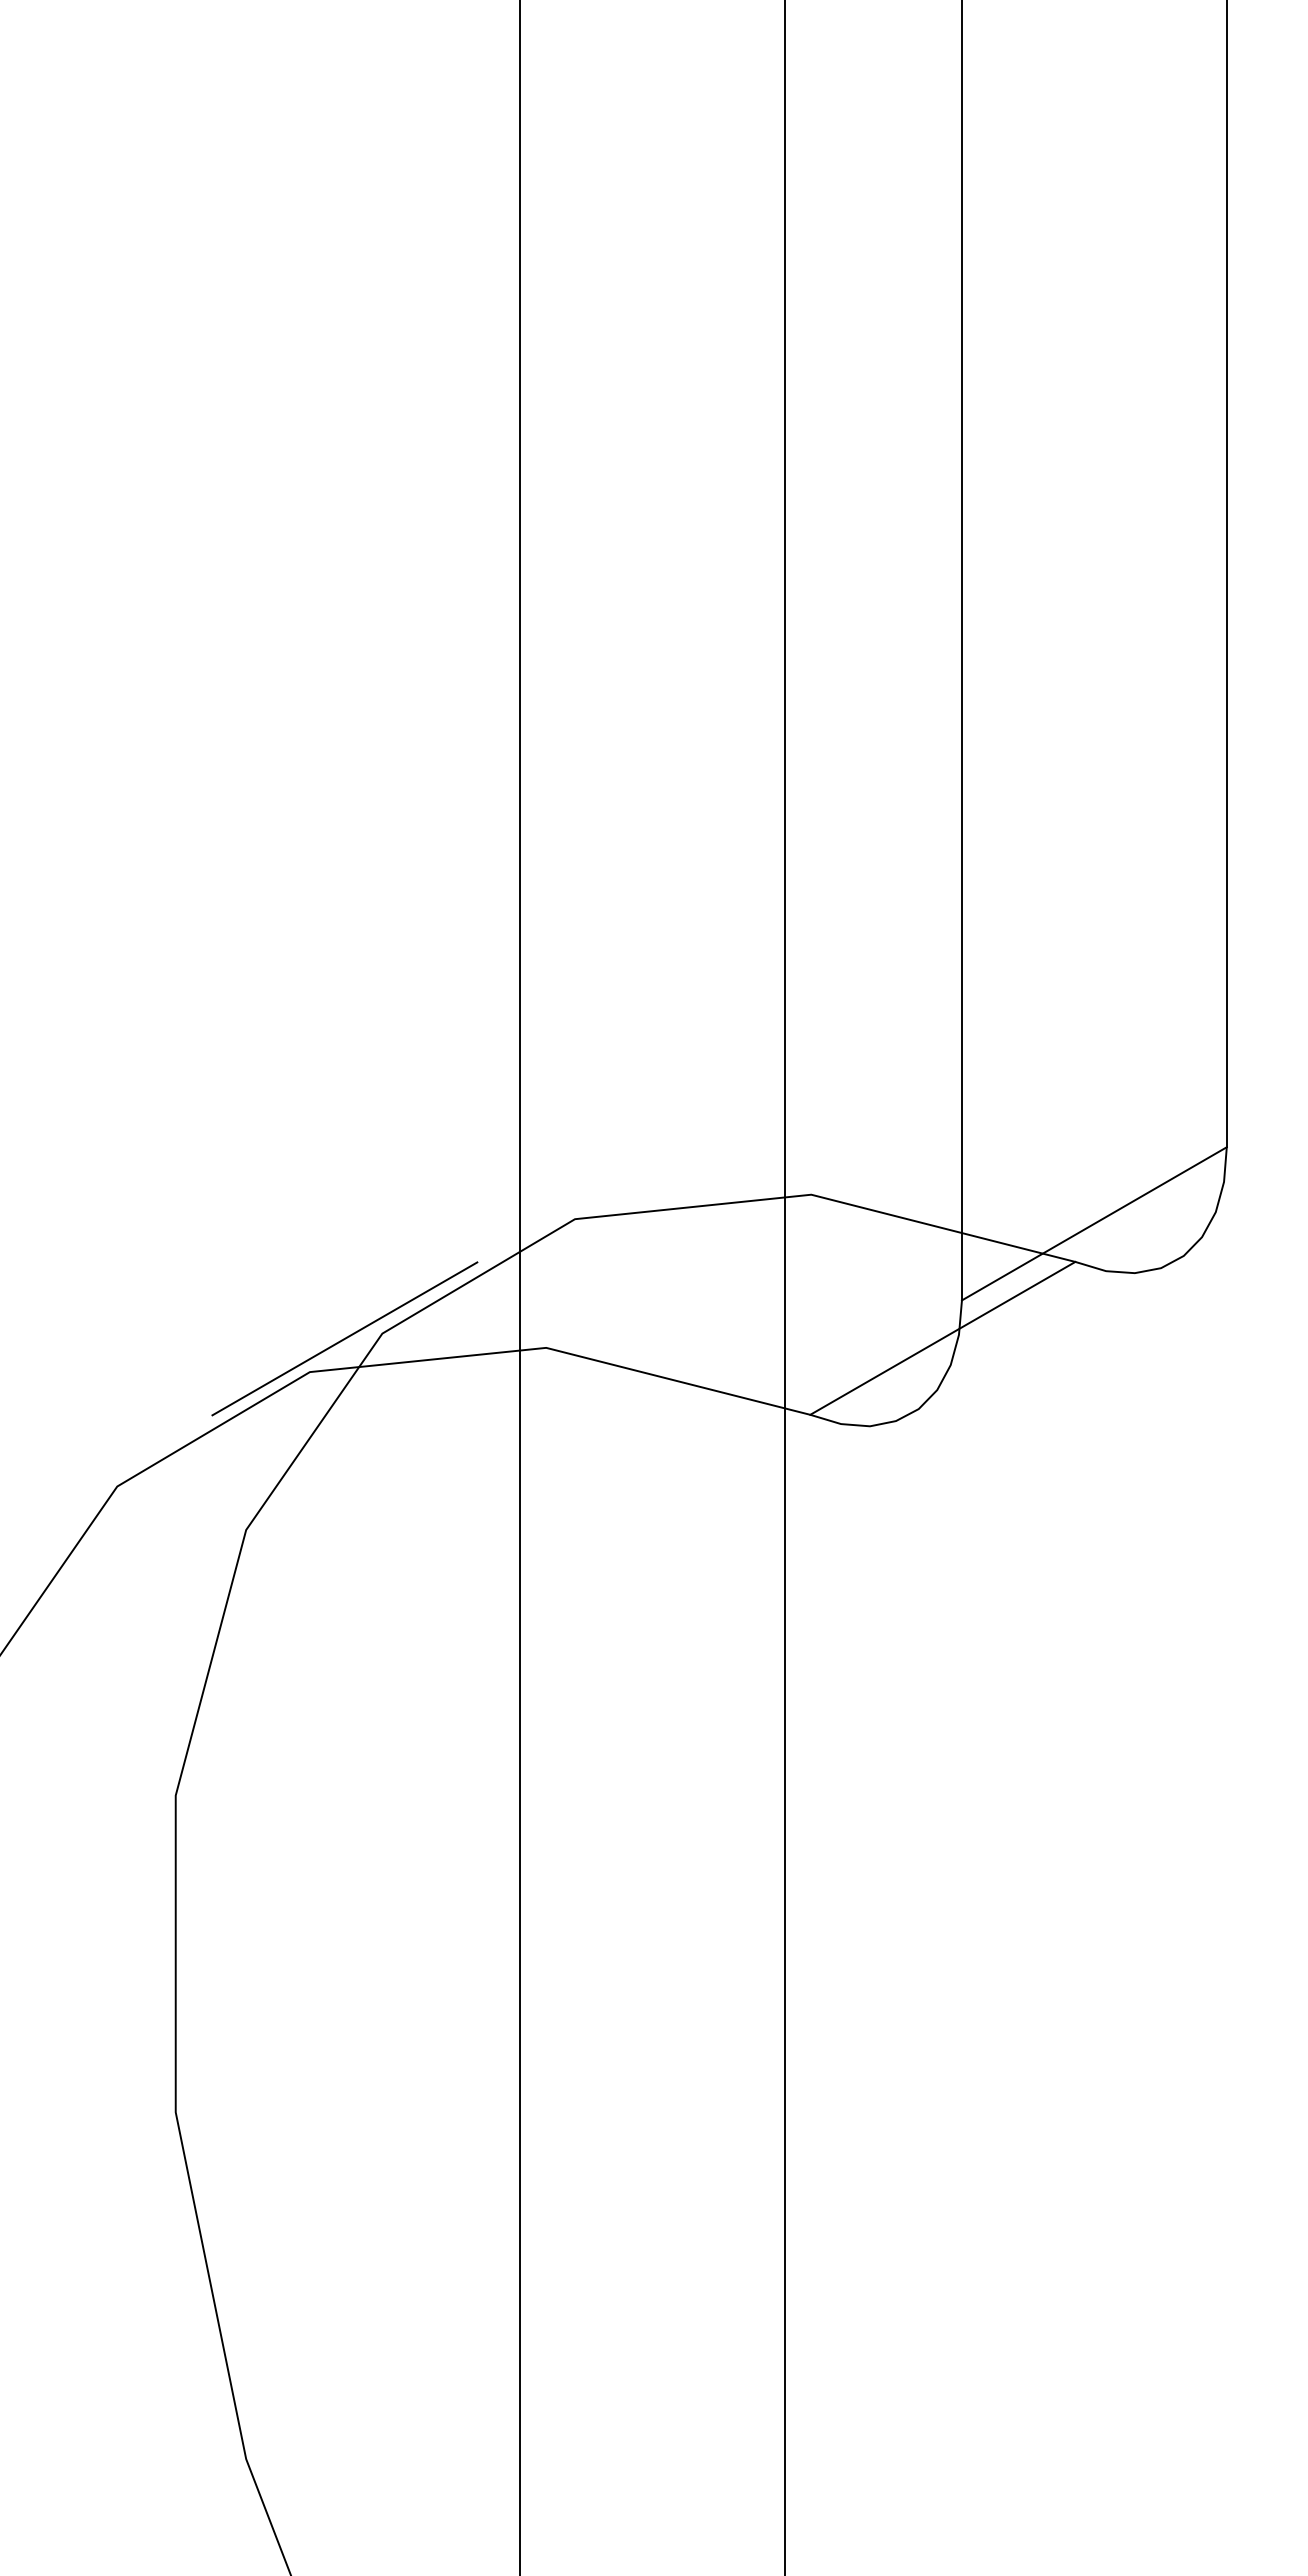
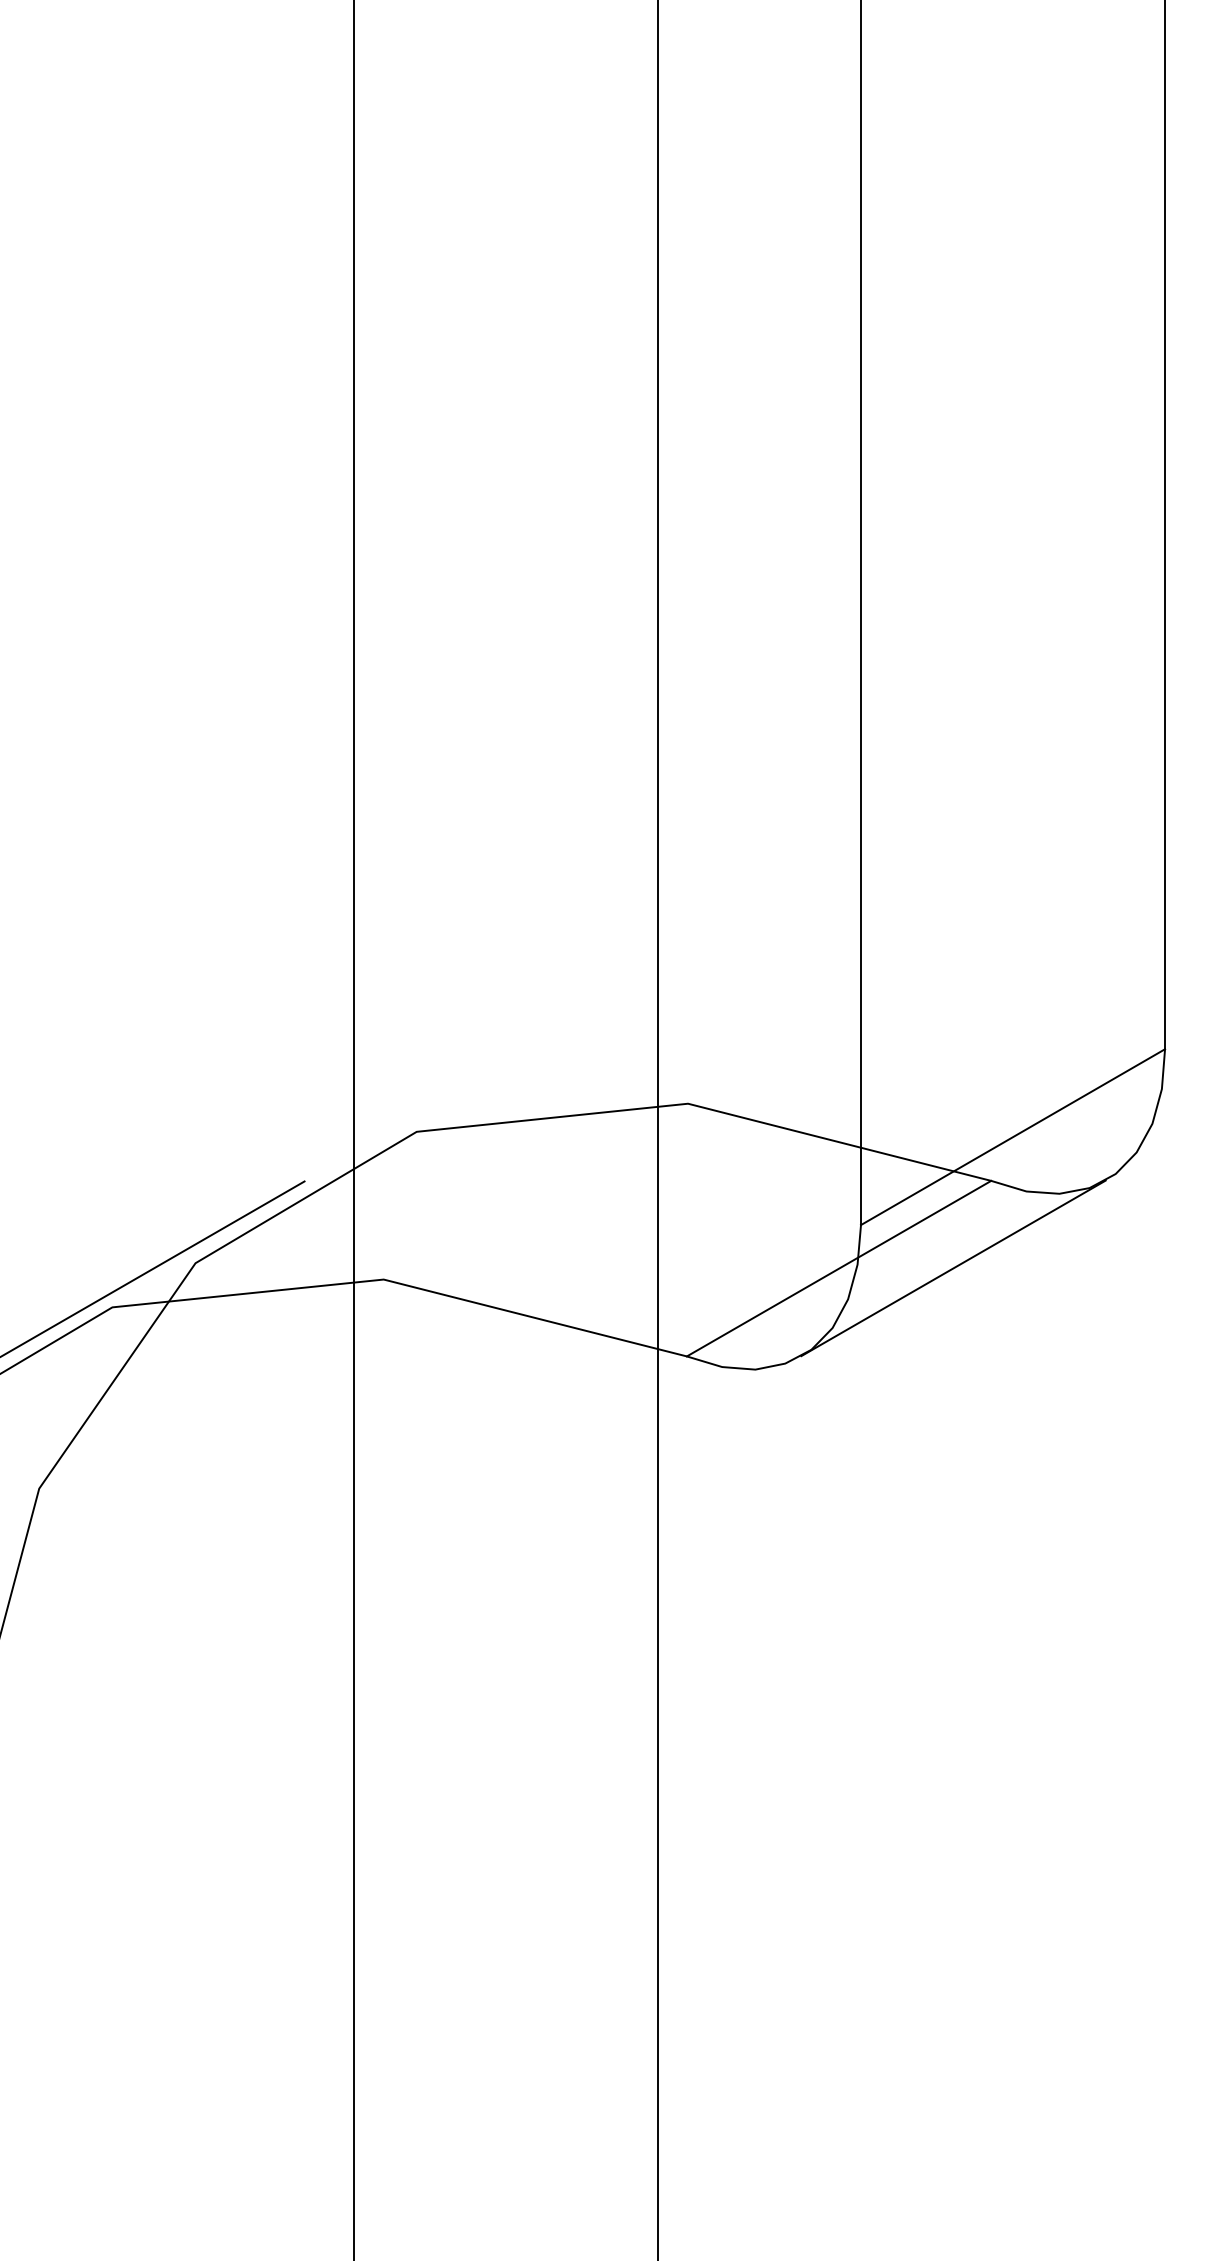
line: (1042, 1337) -> (953, 1267), added

